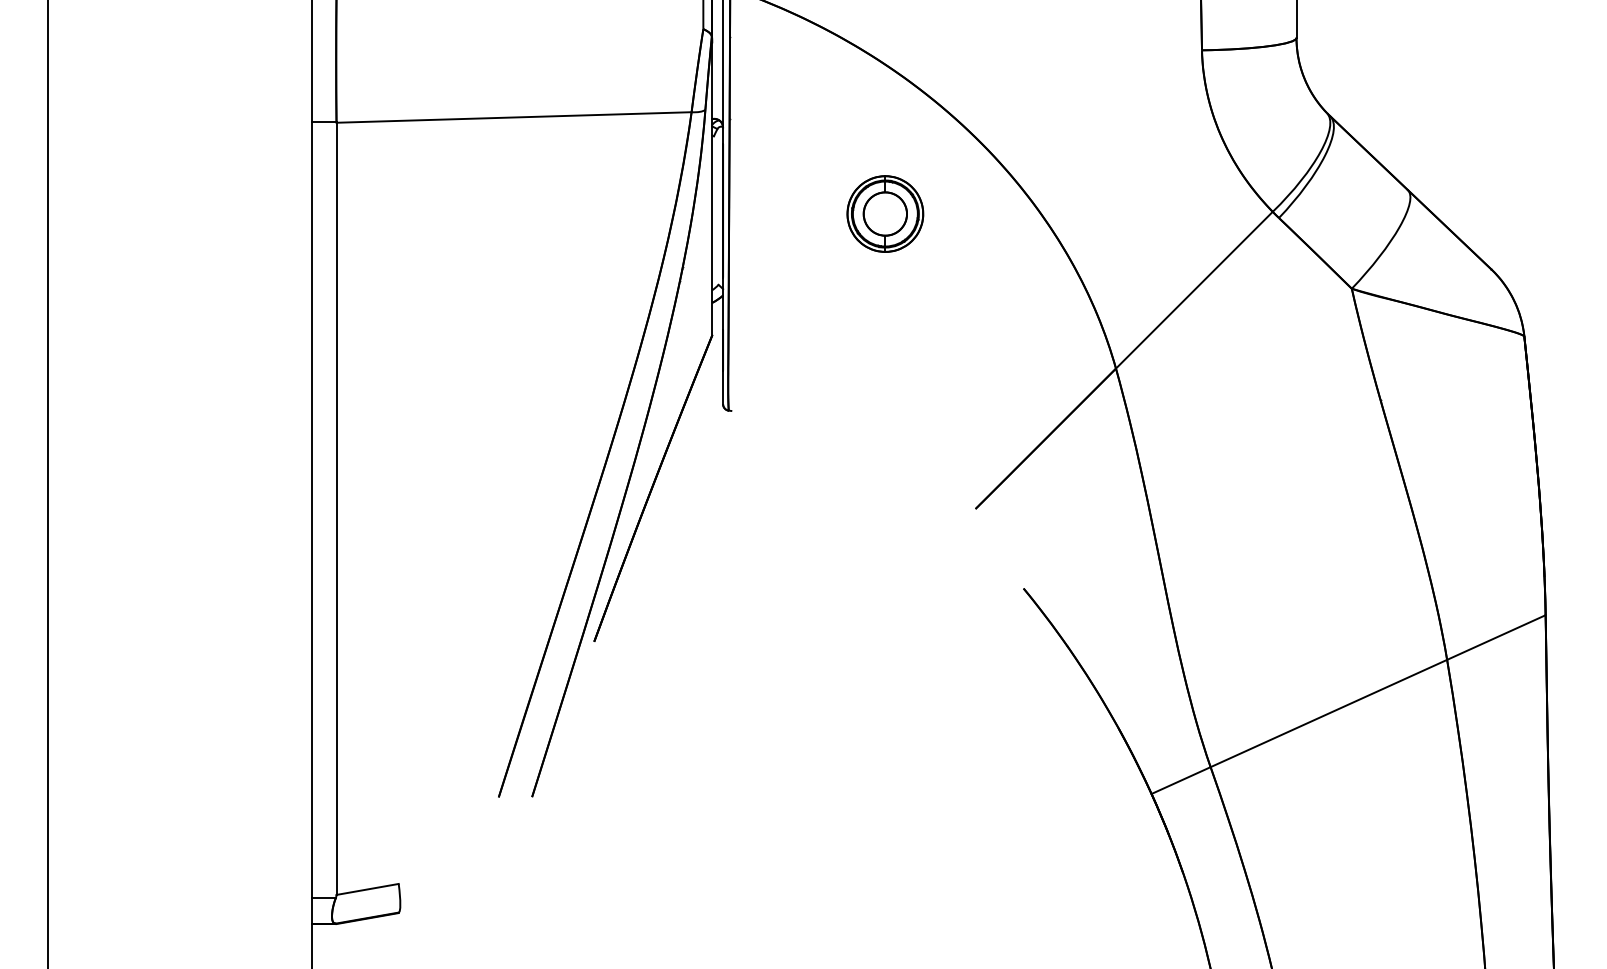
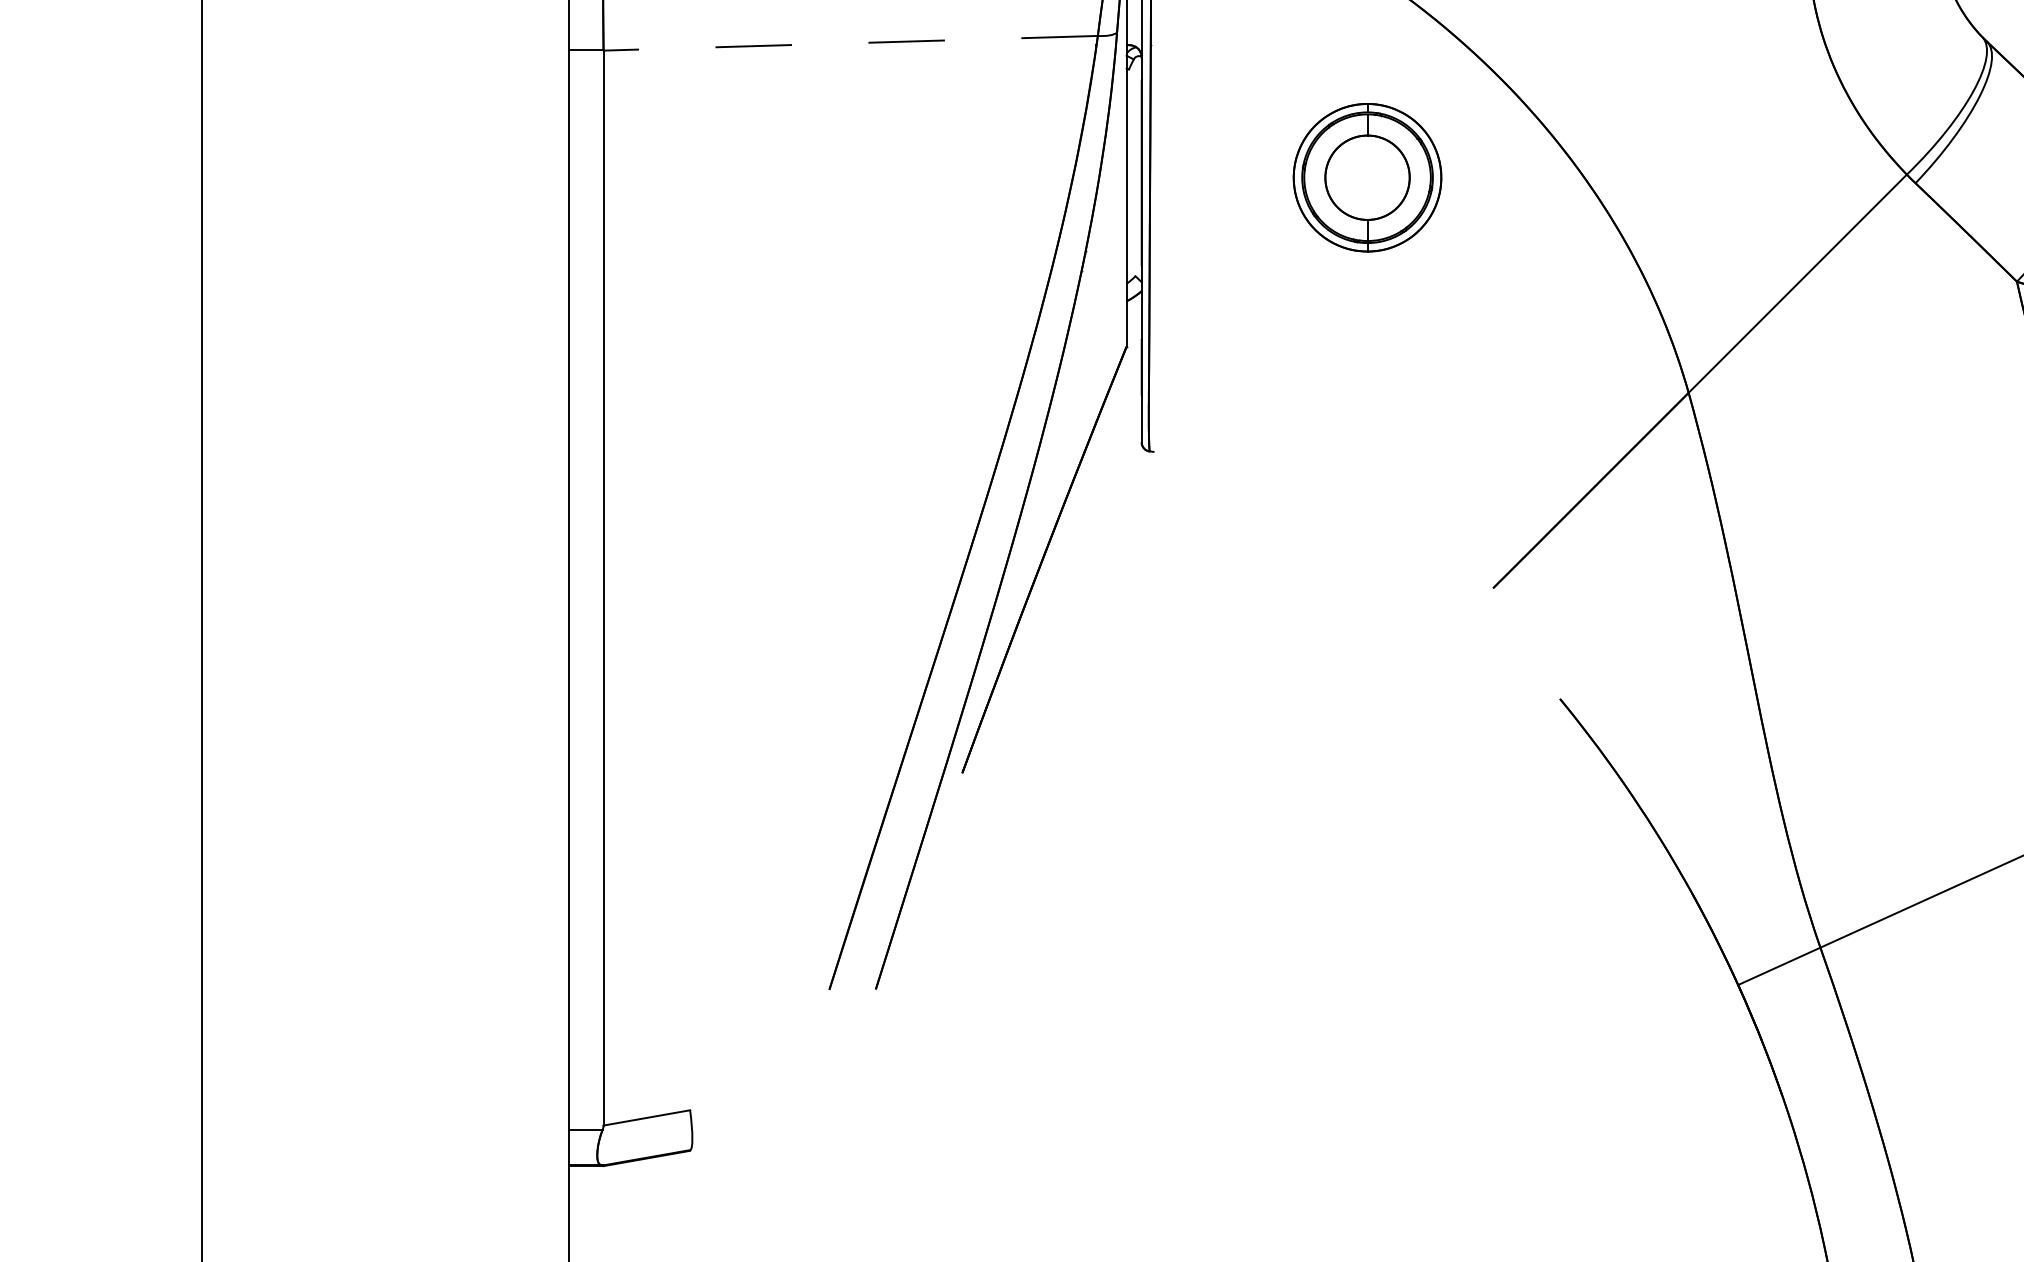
line: (514, 117) -> (851, 43), solid -> dashed
part: (885, 213) -> (1367, 176), size x1.4

